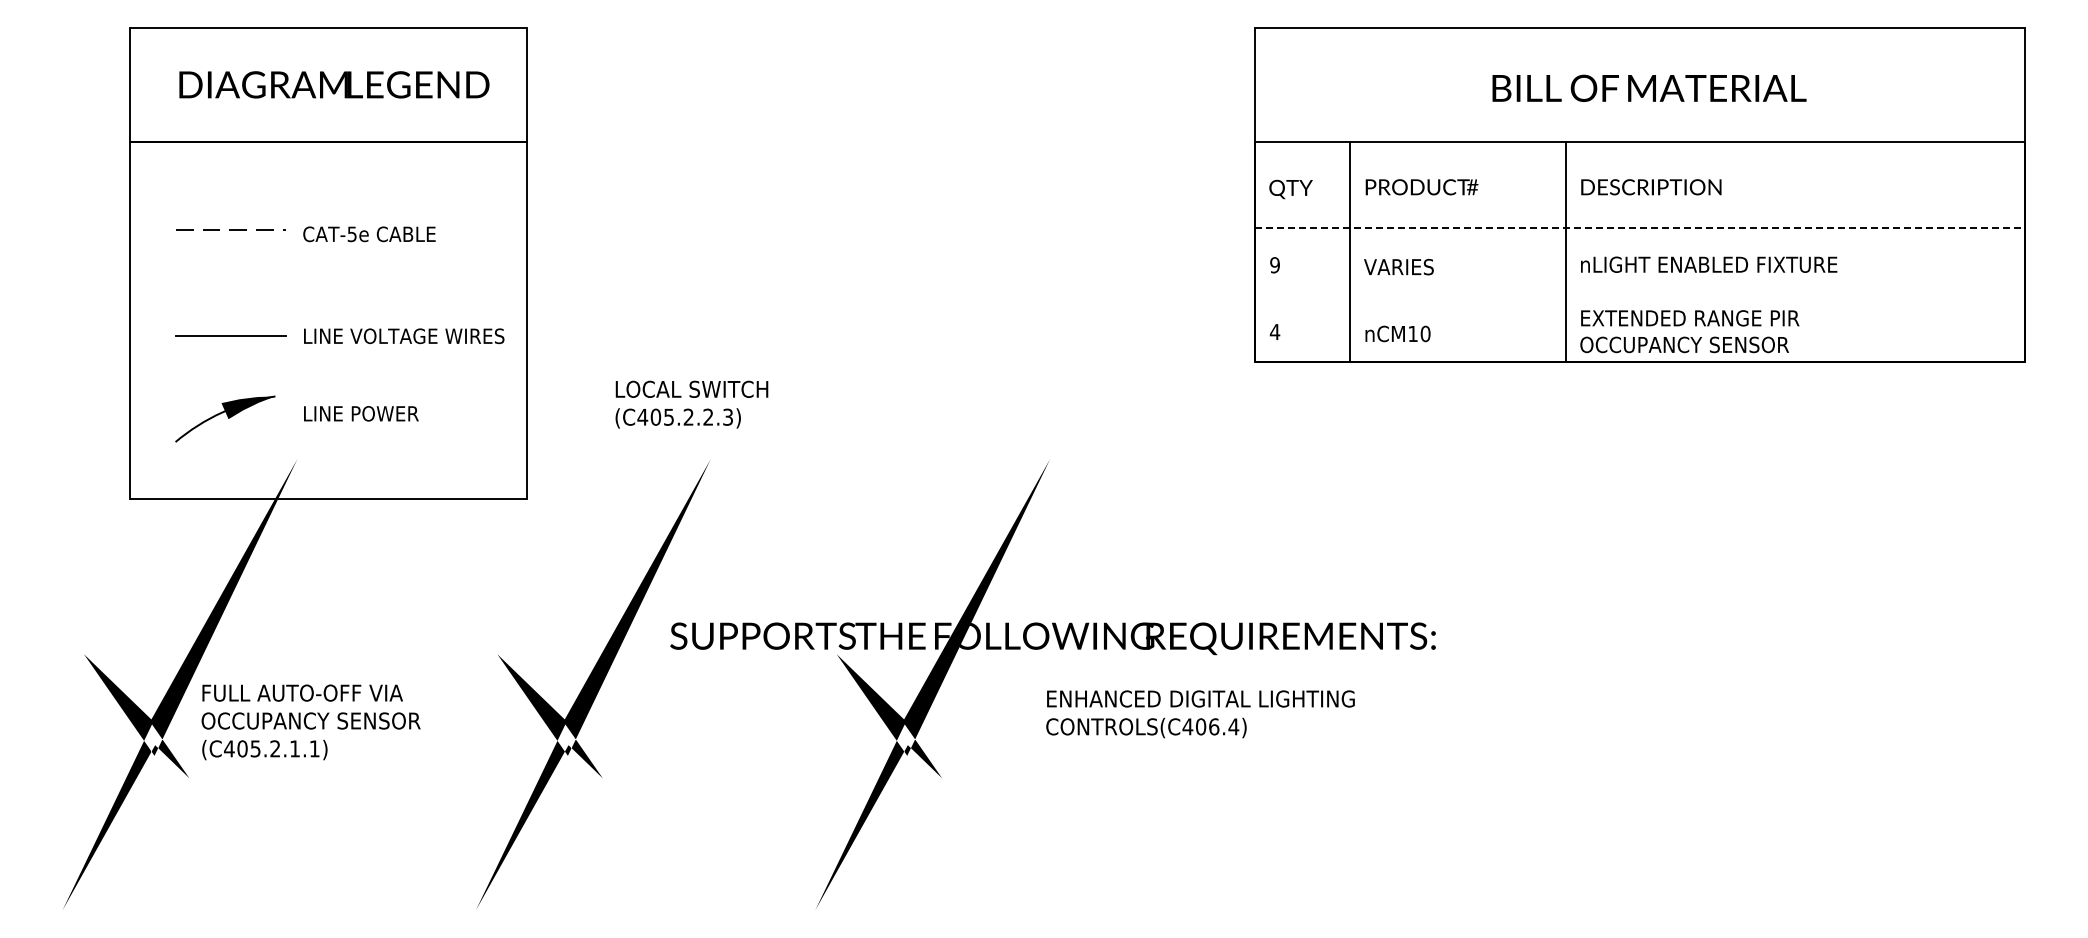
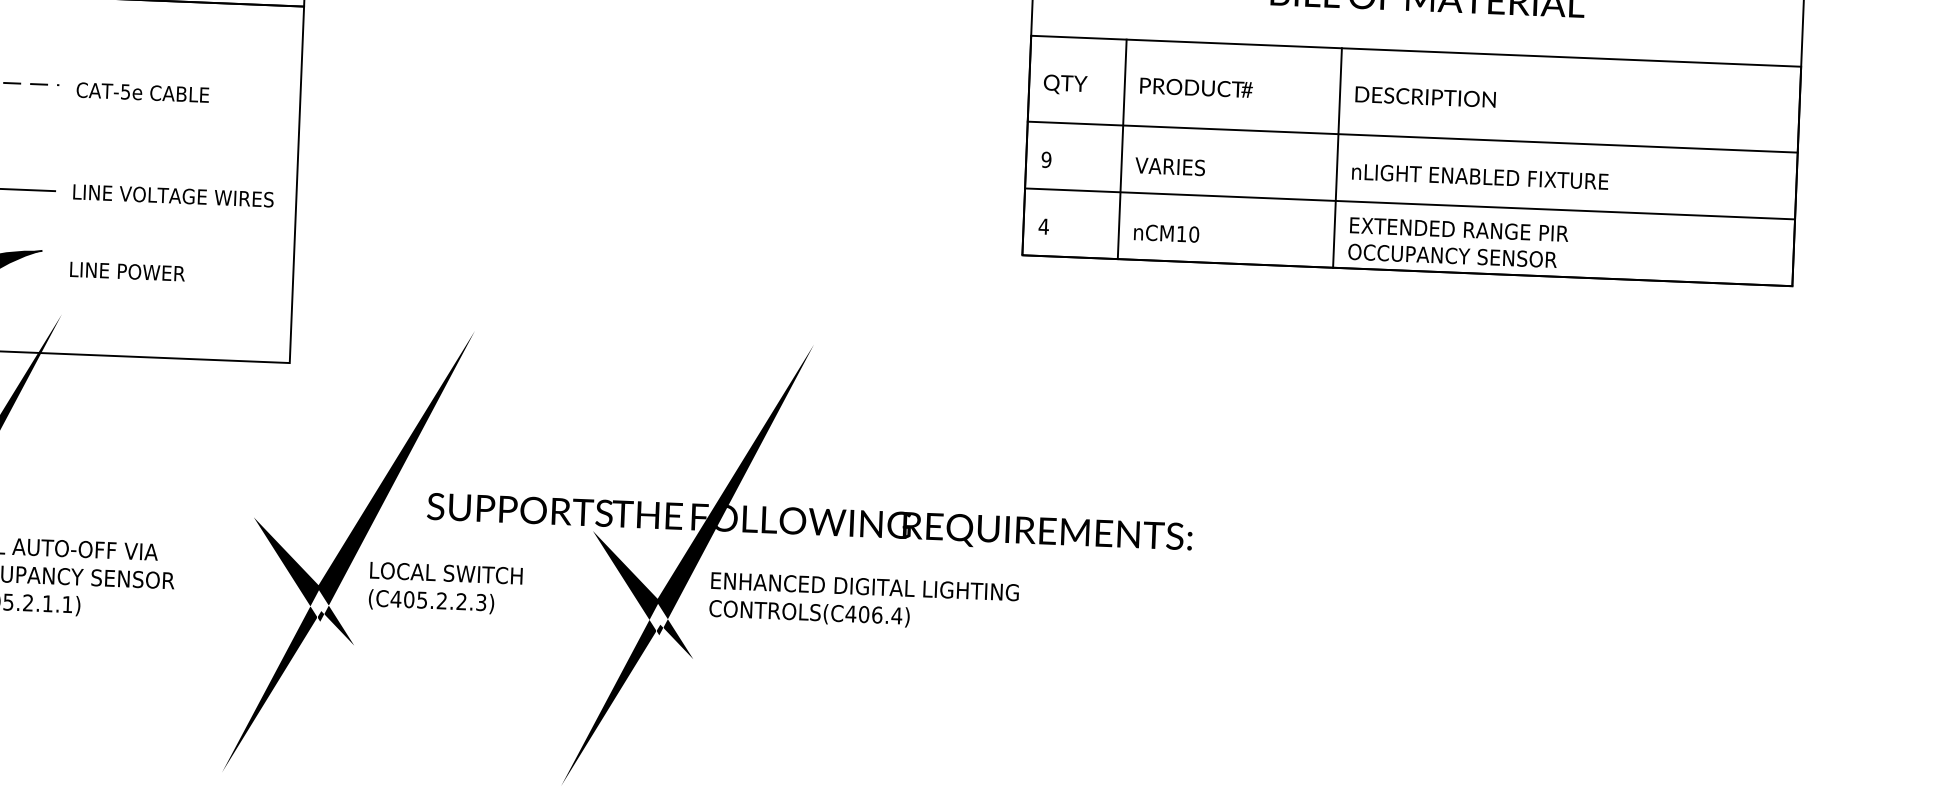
line: (1640, 227) -> (1413, 136), dashed -> solid
line: (1639, 294) -> (1409, 203), added
text: (691, 404) -> (445, 588), moved
text: (1200, 714) -> (864, 602), moved

